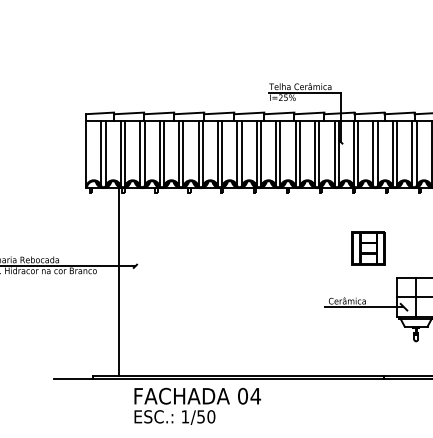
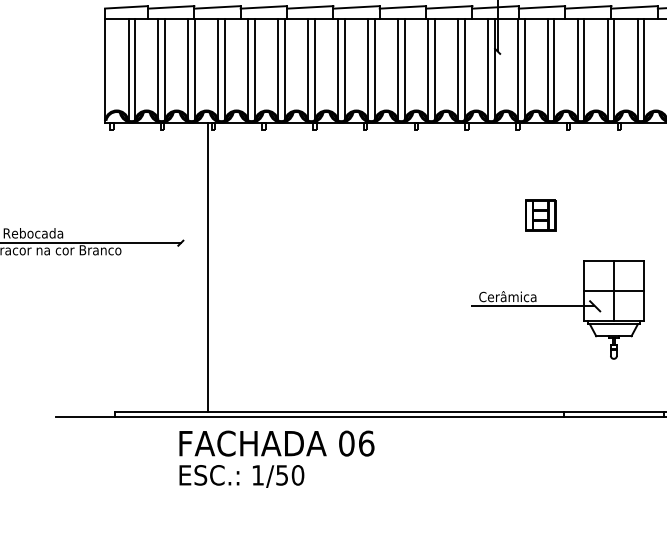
part: (368, 248) -> (540, 215), size x0.6
line: (118, 281) -> (207, 266), moved
text: (255, 395) -> (366, 442), 04 -> 06

